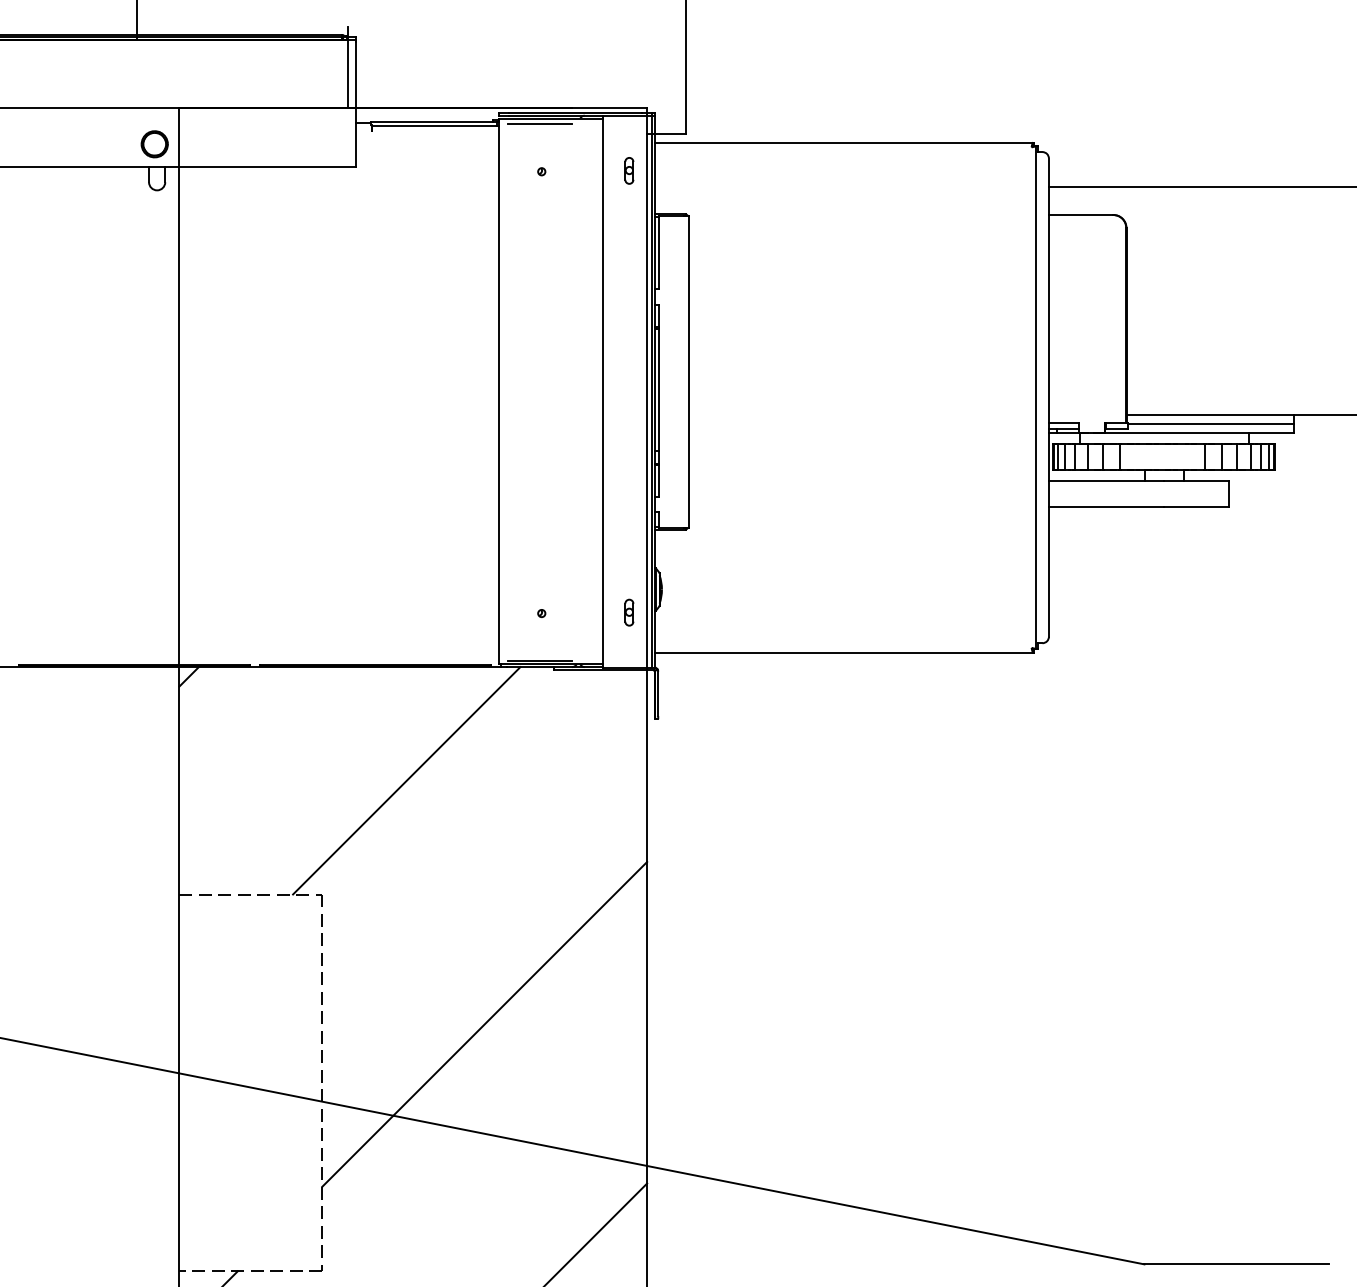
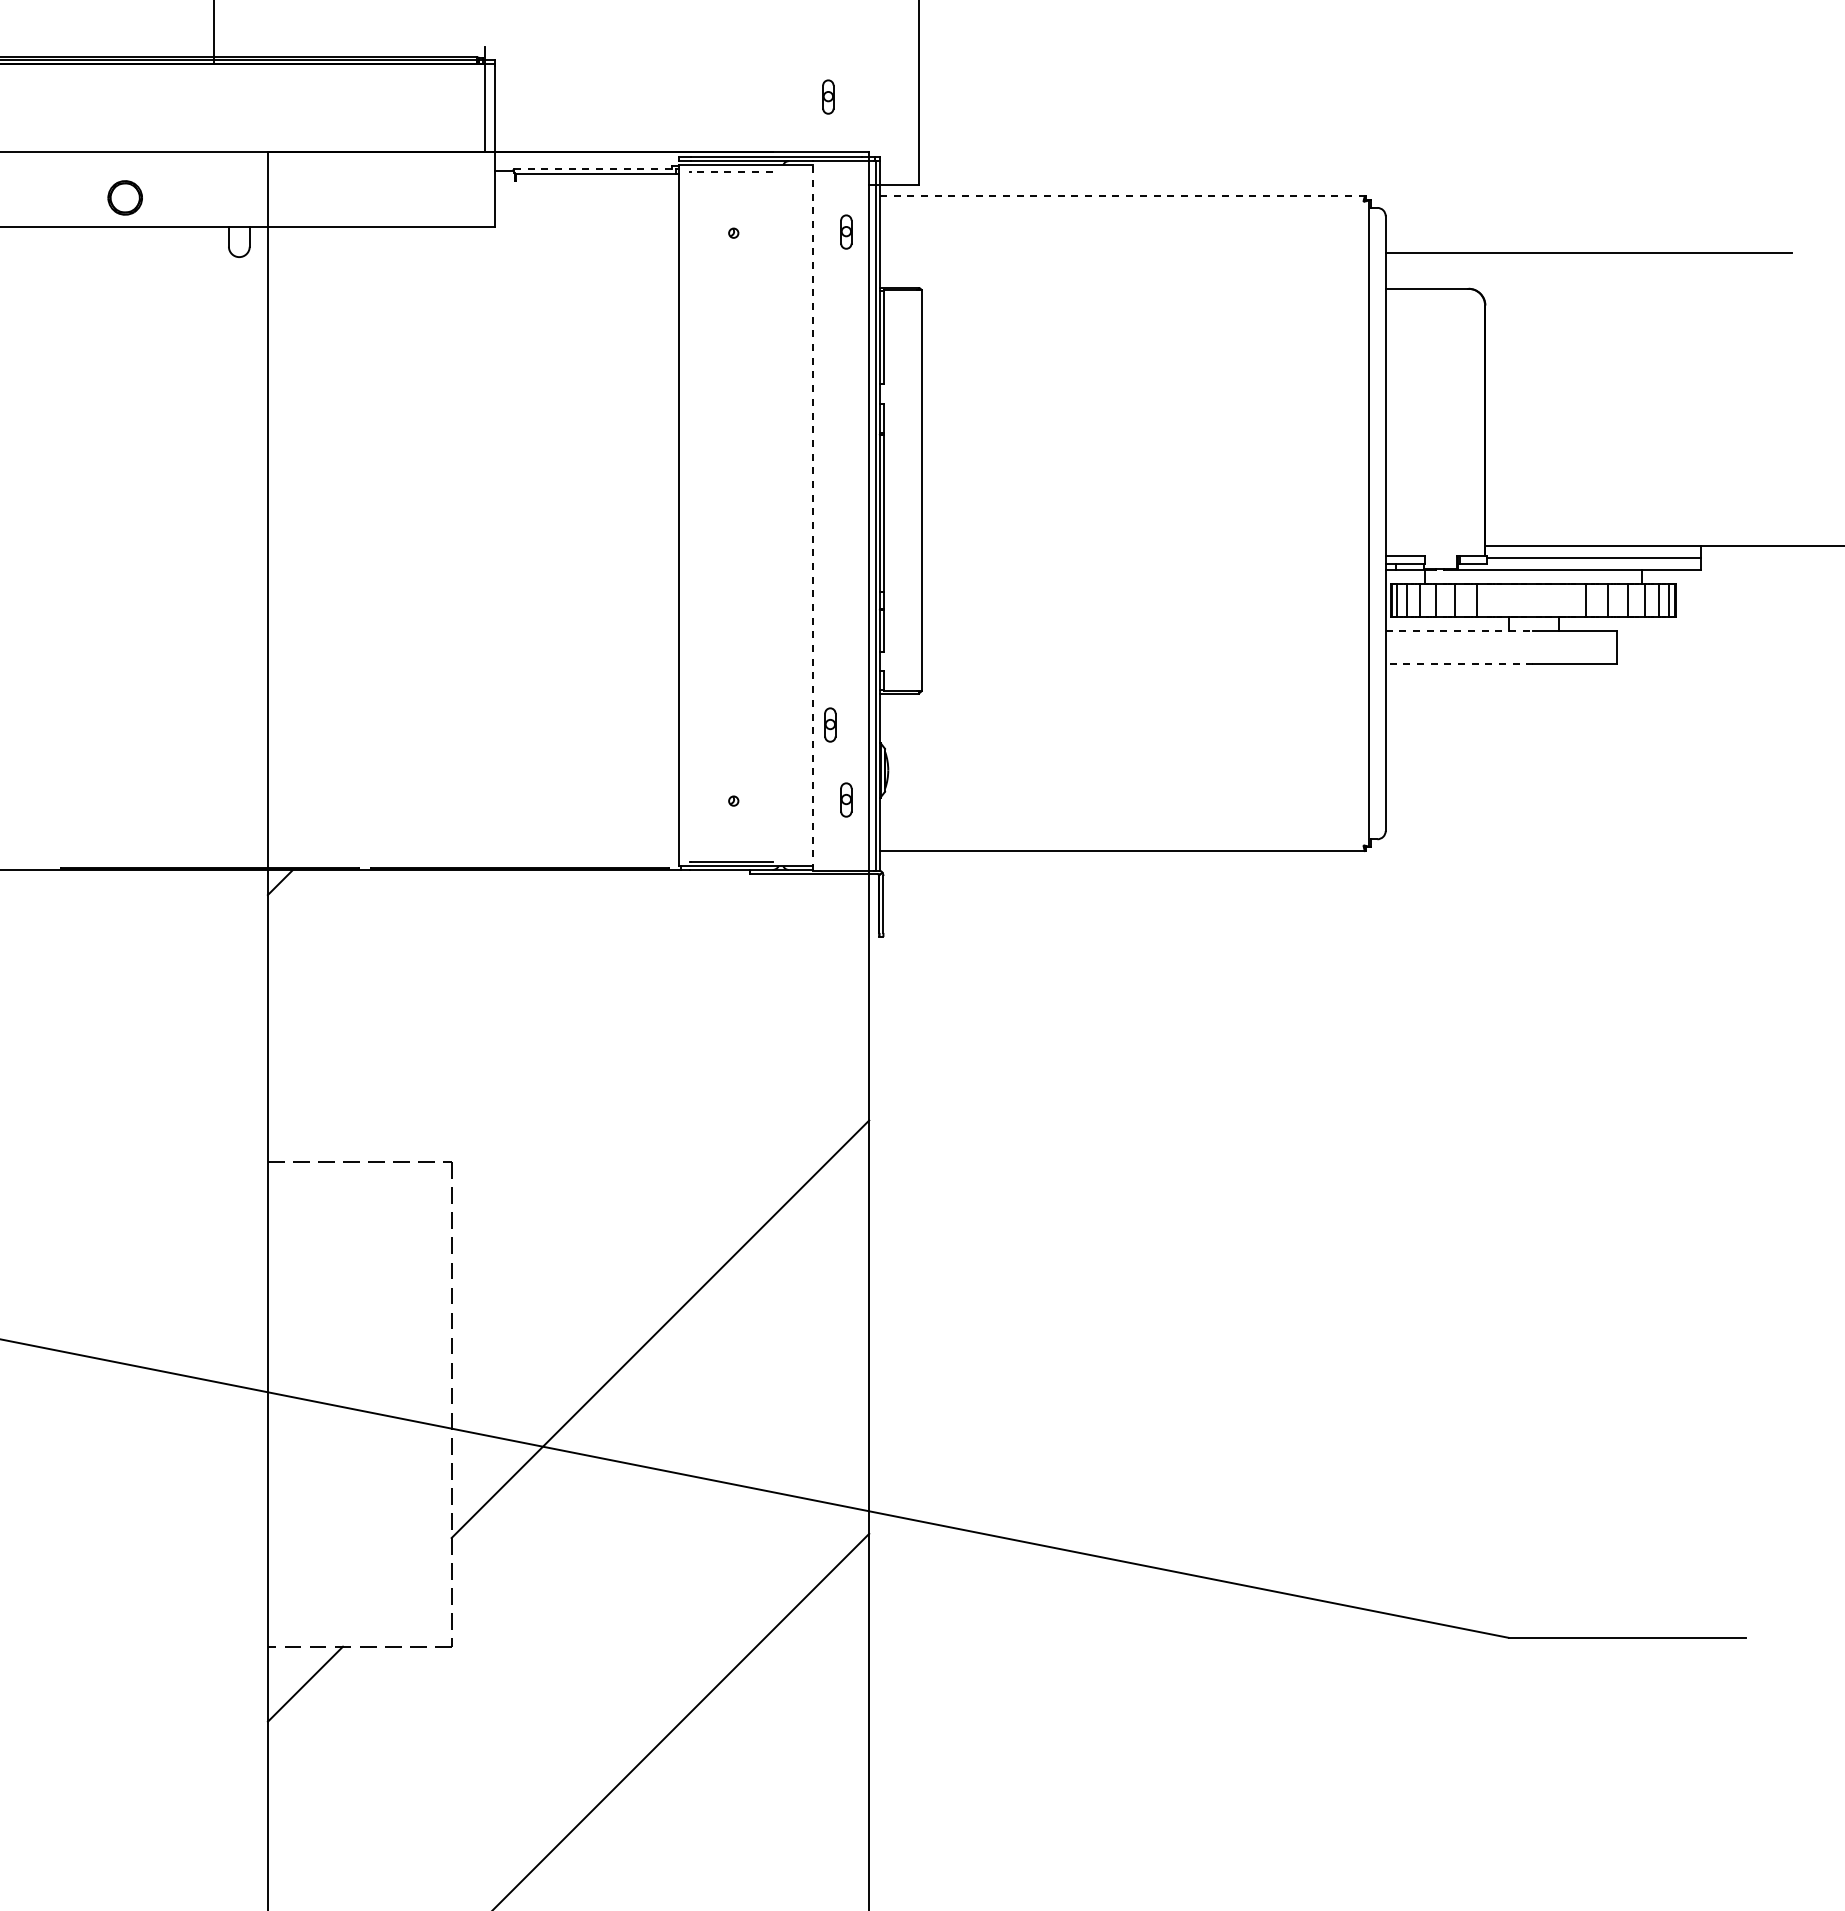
part: (615, 65) -> (828, 96), added
line: (434, 122) -> (595, 169), solid -> dashed
line: (540, 124) -> (731, 172), solid -> dashed
line: (844, 142) -> (1122, 195), solid -> dashed
part: (154, 143) -> (124, 197), moved
line: (603, 392) -> (812, 516), solid -> dashed
line: (1106, 480) -> (1459, 630), solid -> dashed
line: (1106, 507) -> (1459, 664), solid -> dashed
part: (617, 553) -> (830, 724), added
line: (406, 781) -> (560, 1016), removed

